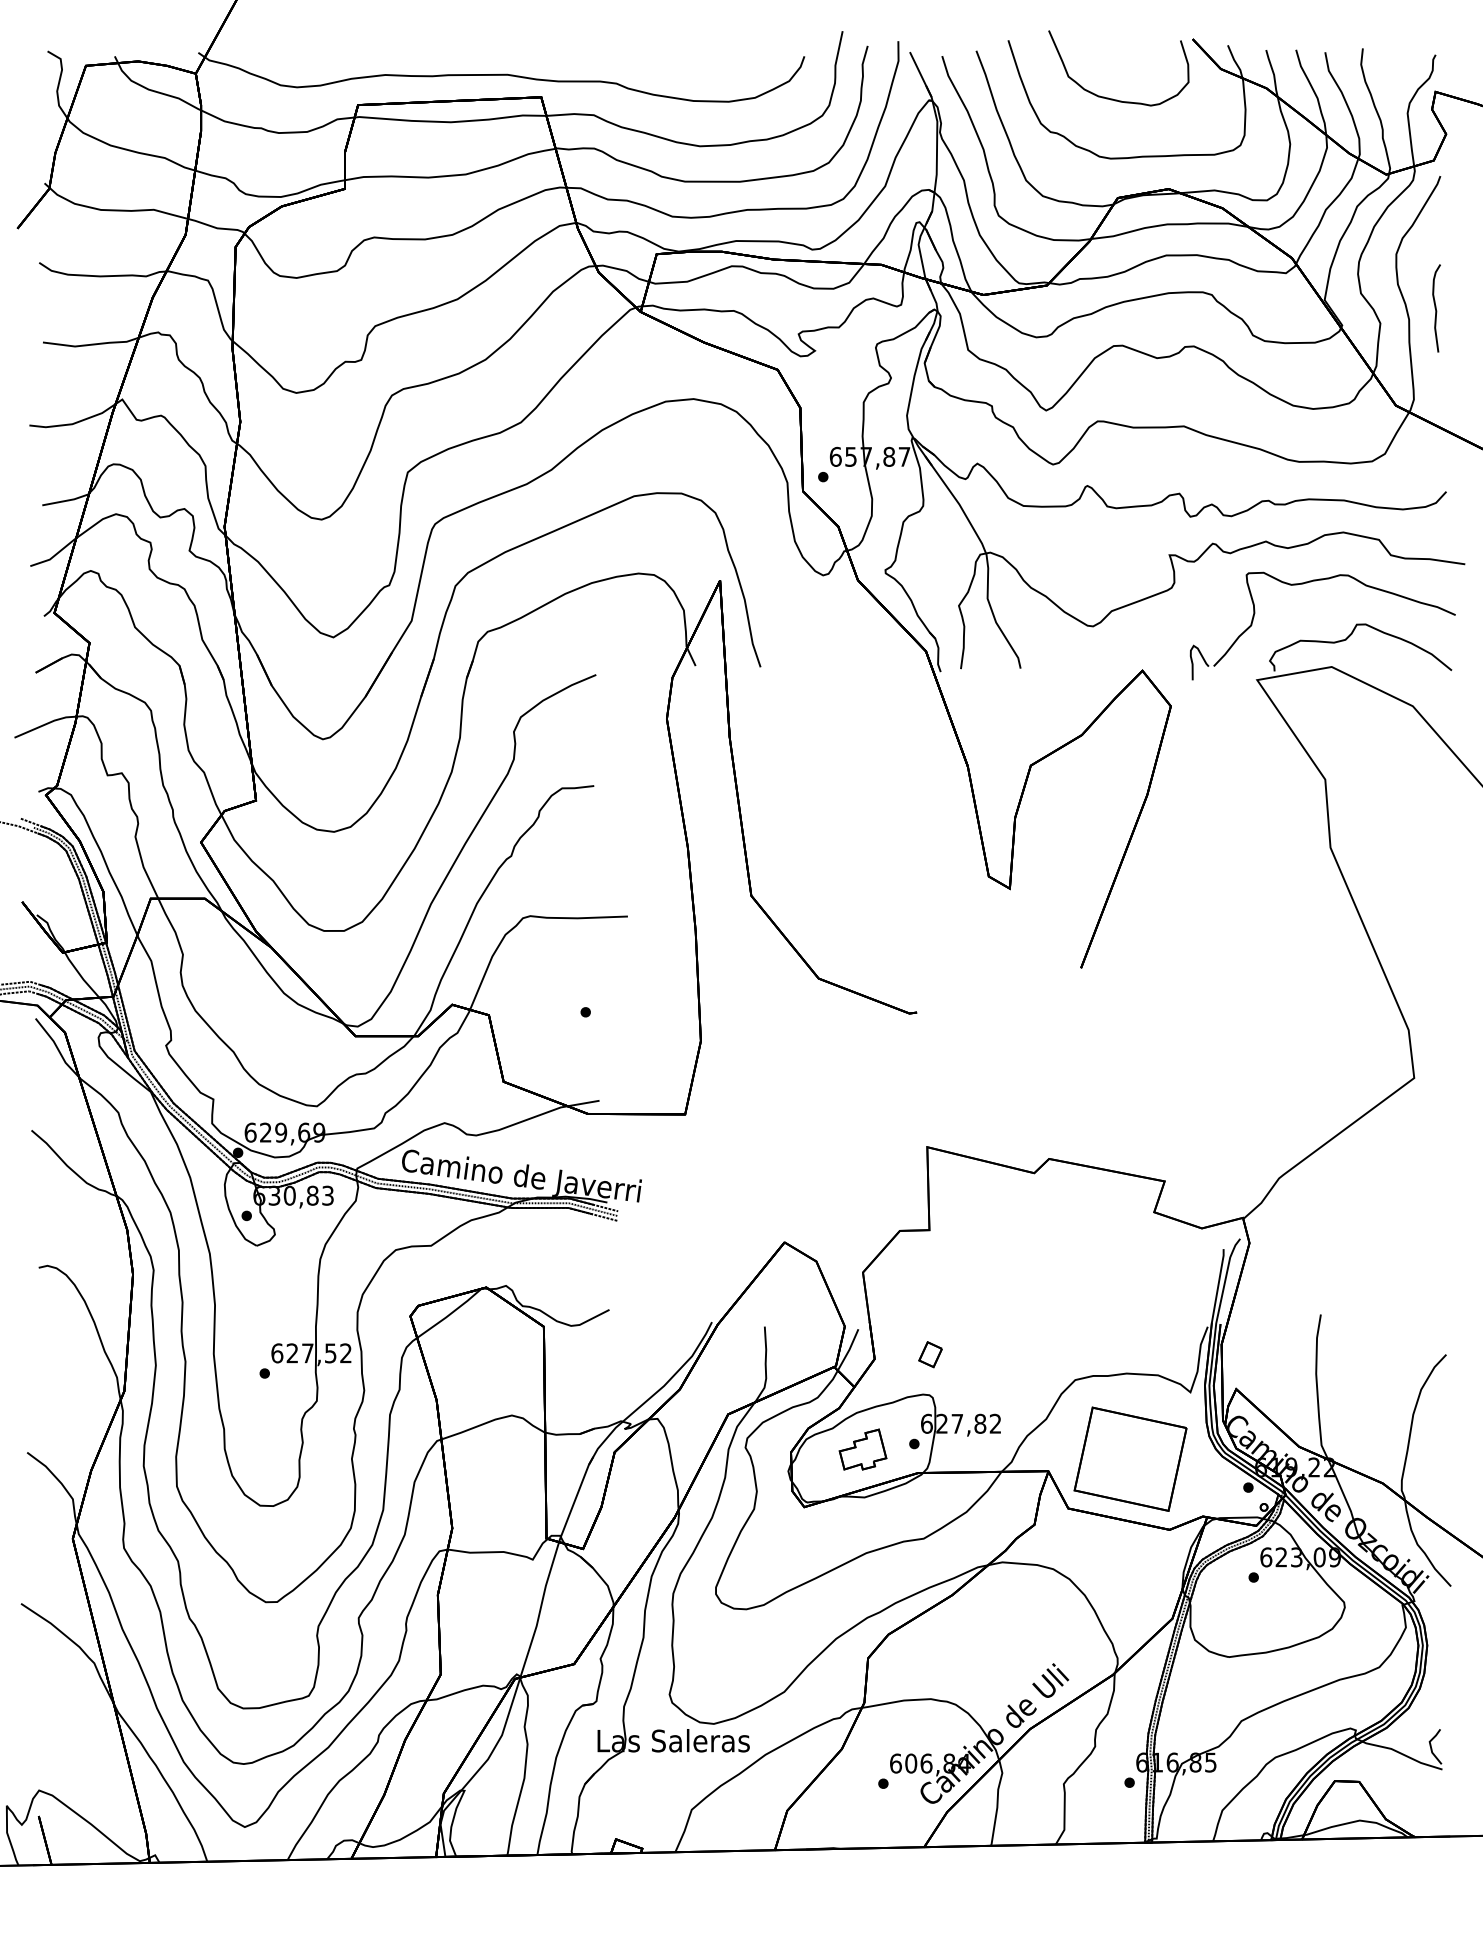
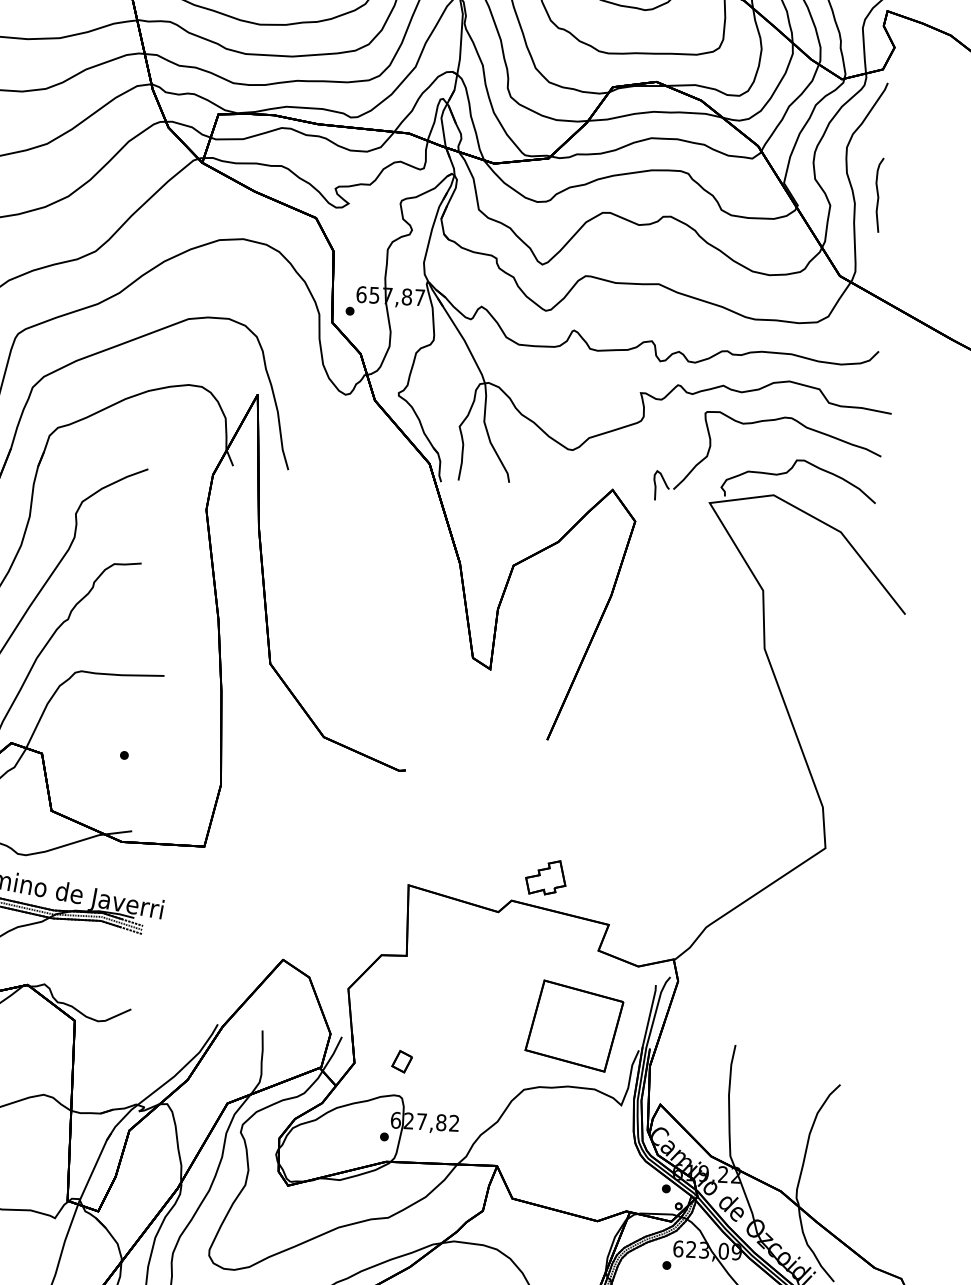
part: (862, 1449) -> (545, 877), moved
part: (1130, 1458) -> (574, 1025), moved

